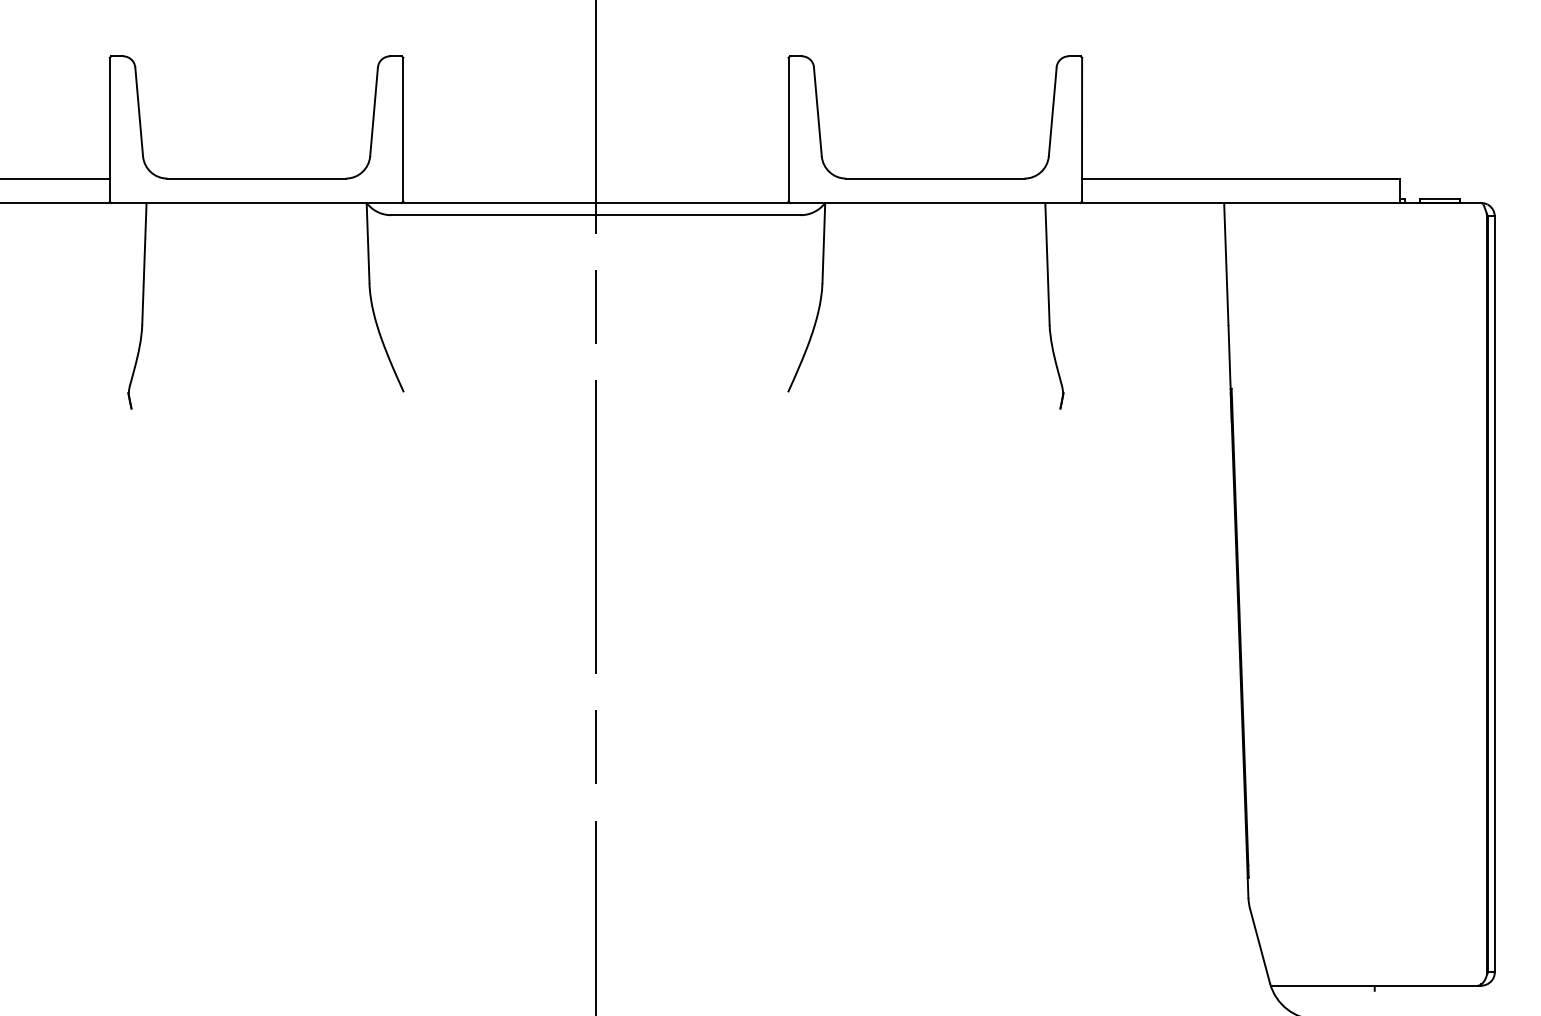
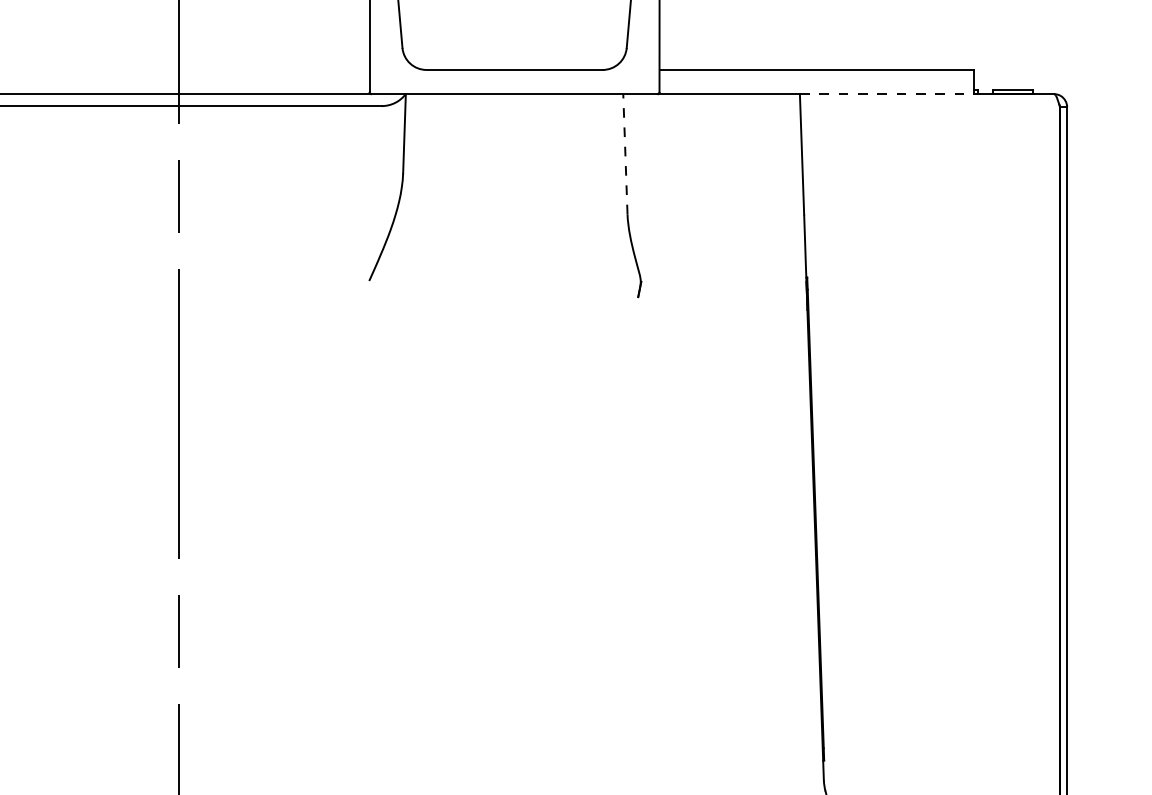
line: (1312, 203) -> (887, 94), solid -> dashed
line: (1047, 263) -> (625, 153), solid -> dashed

